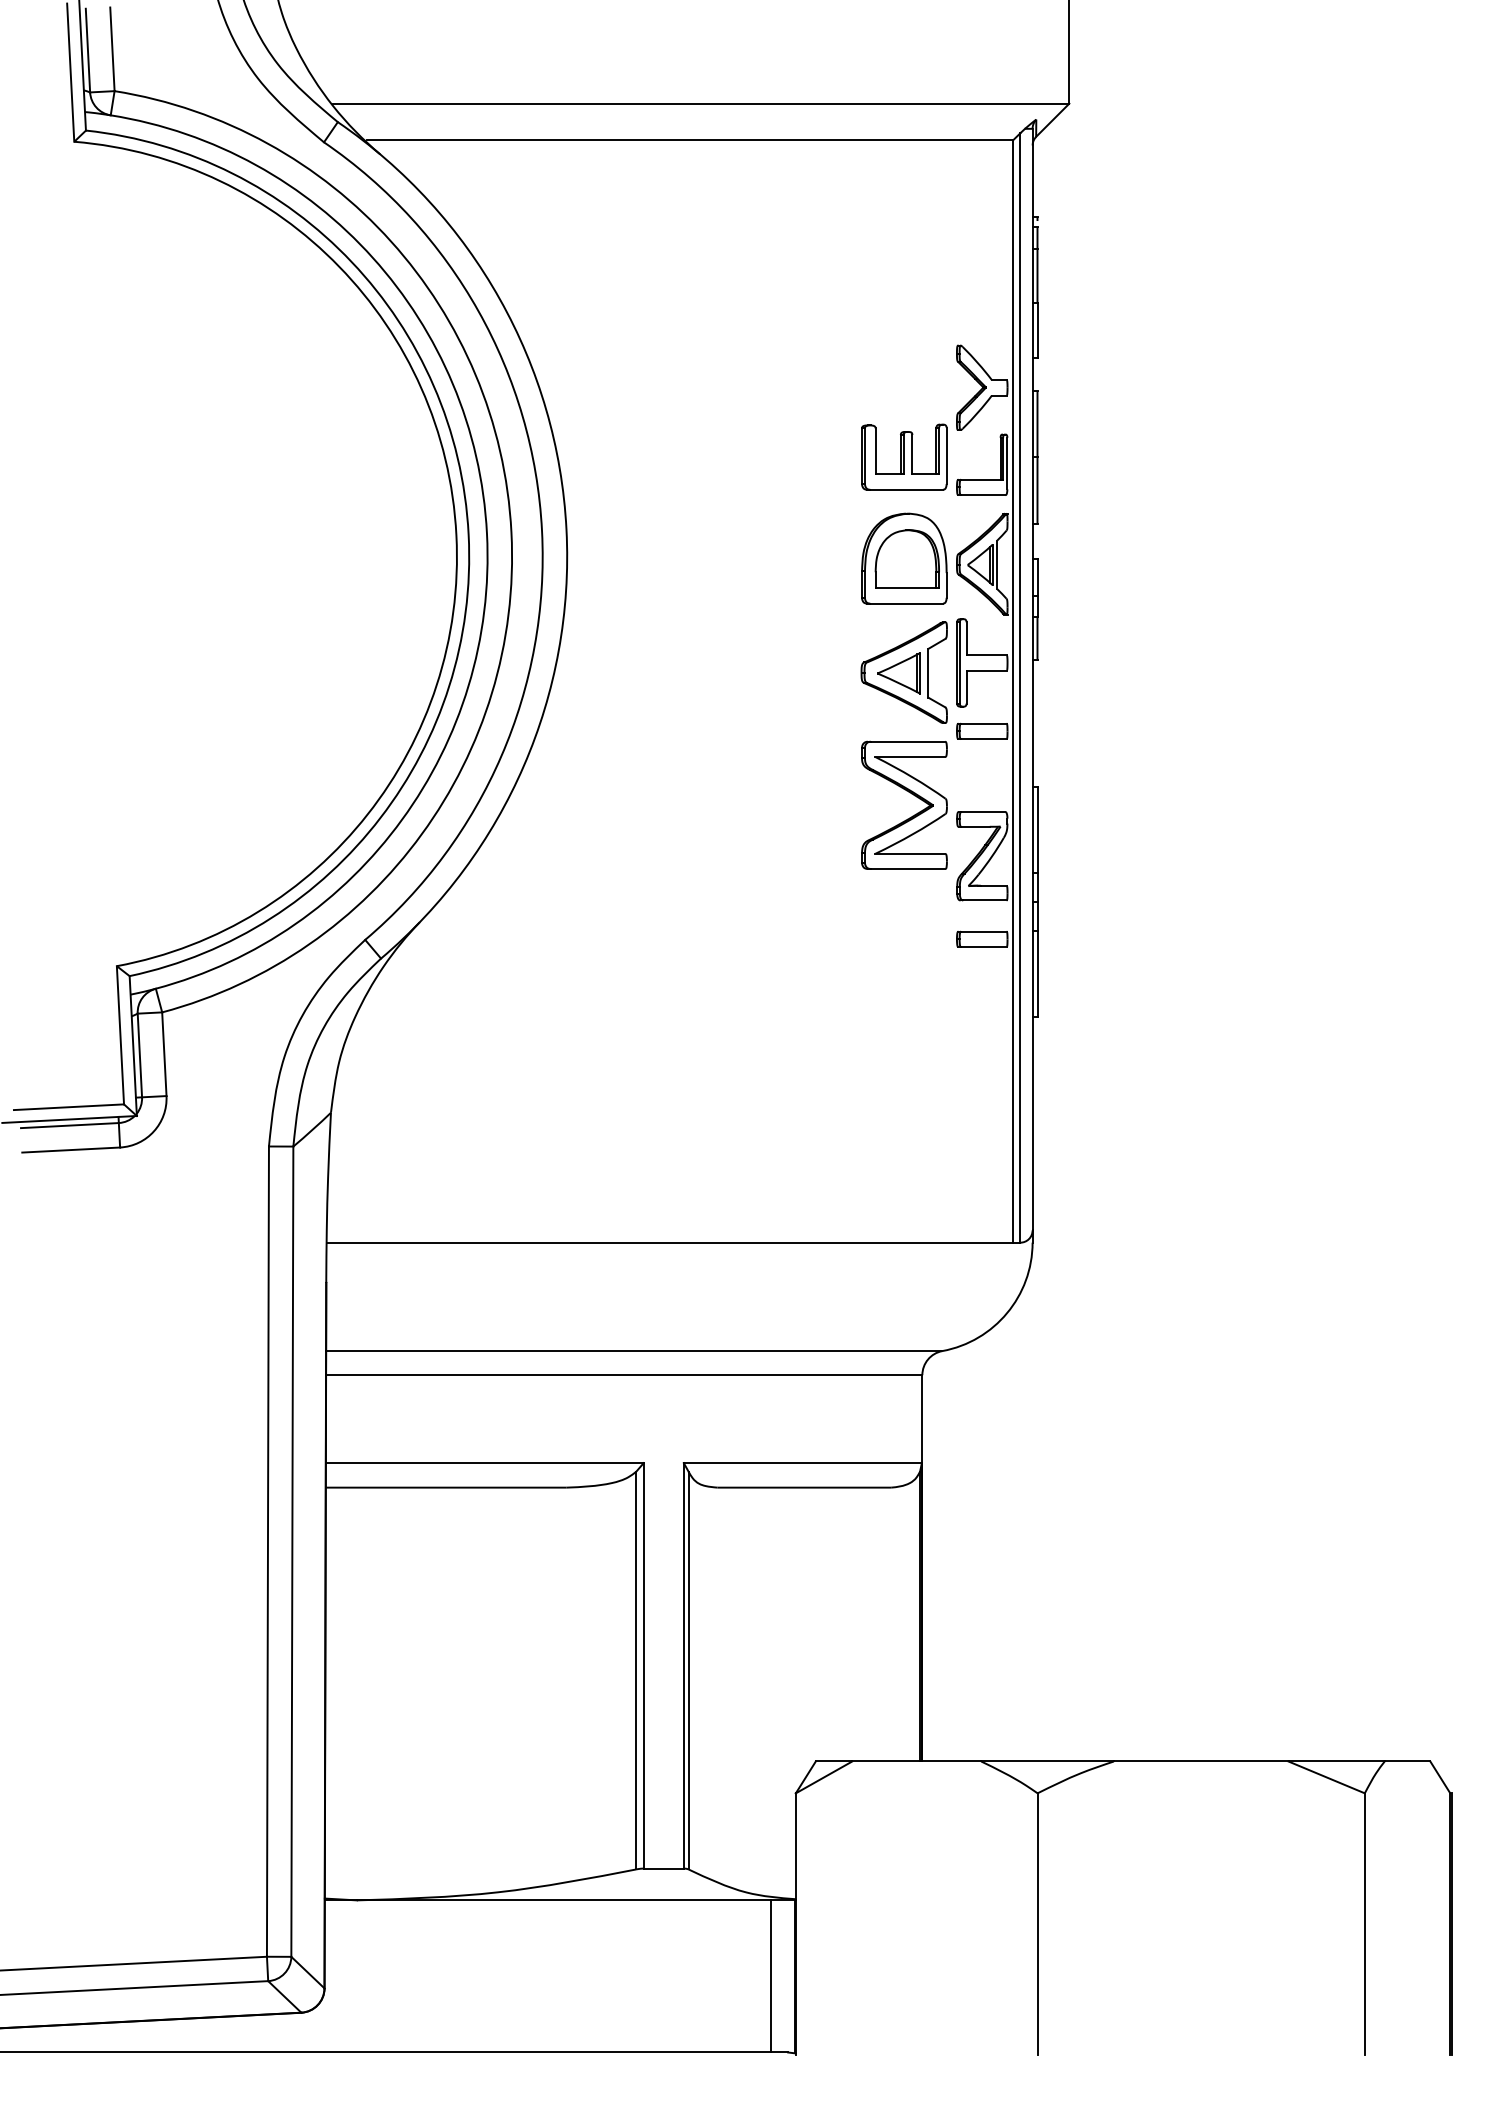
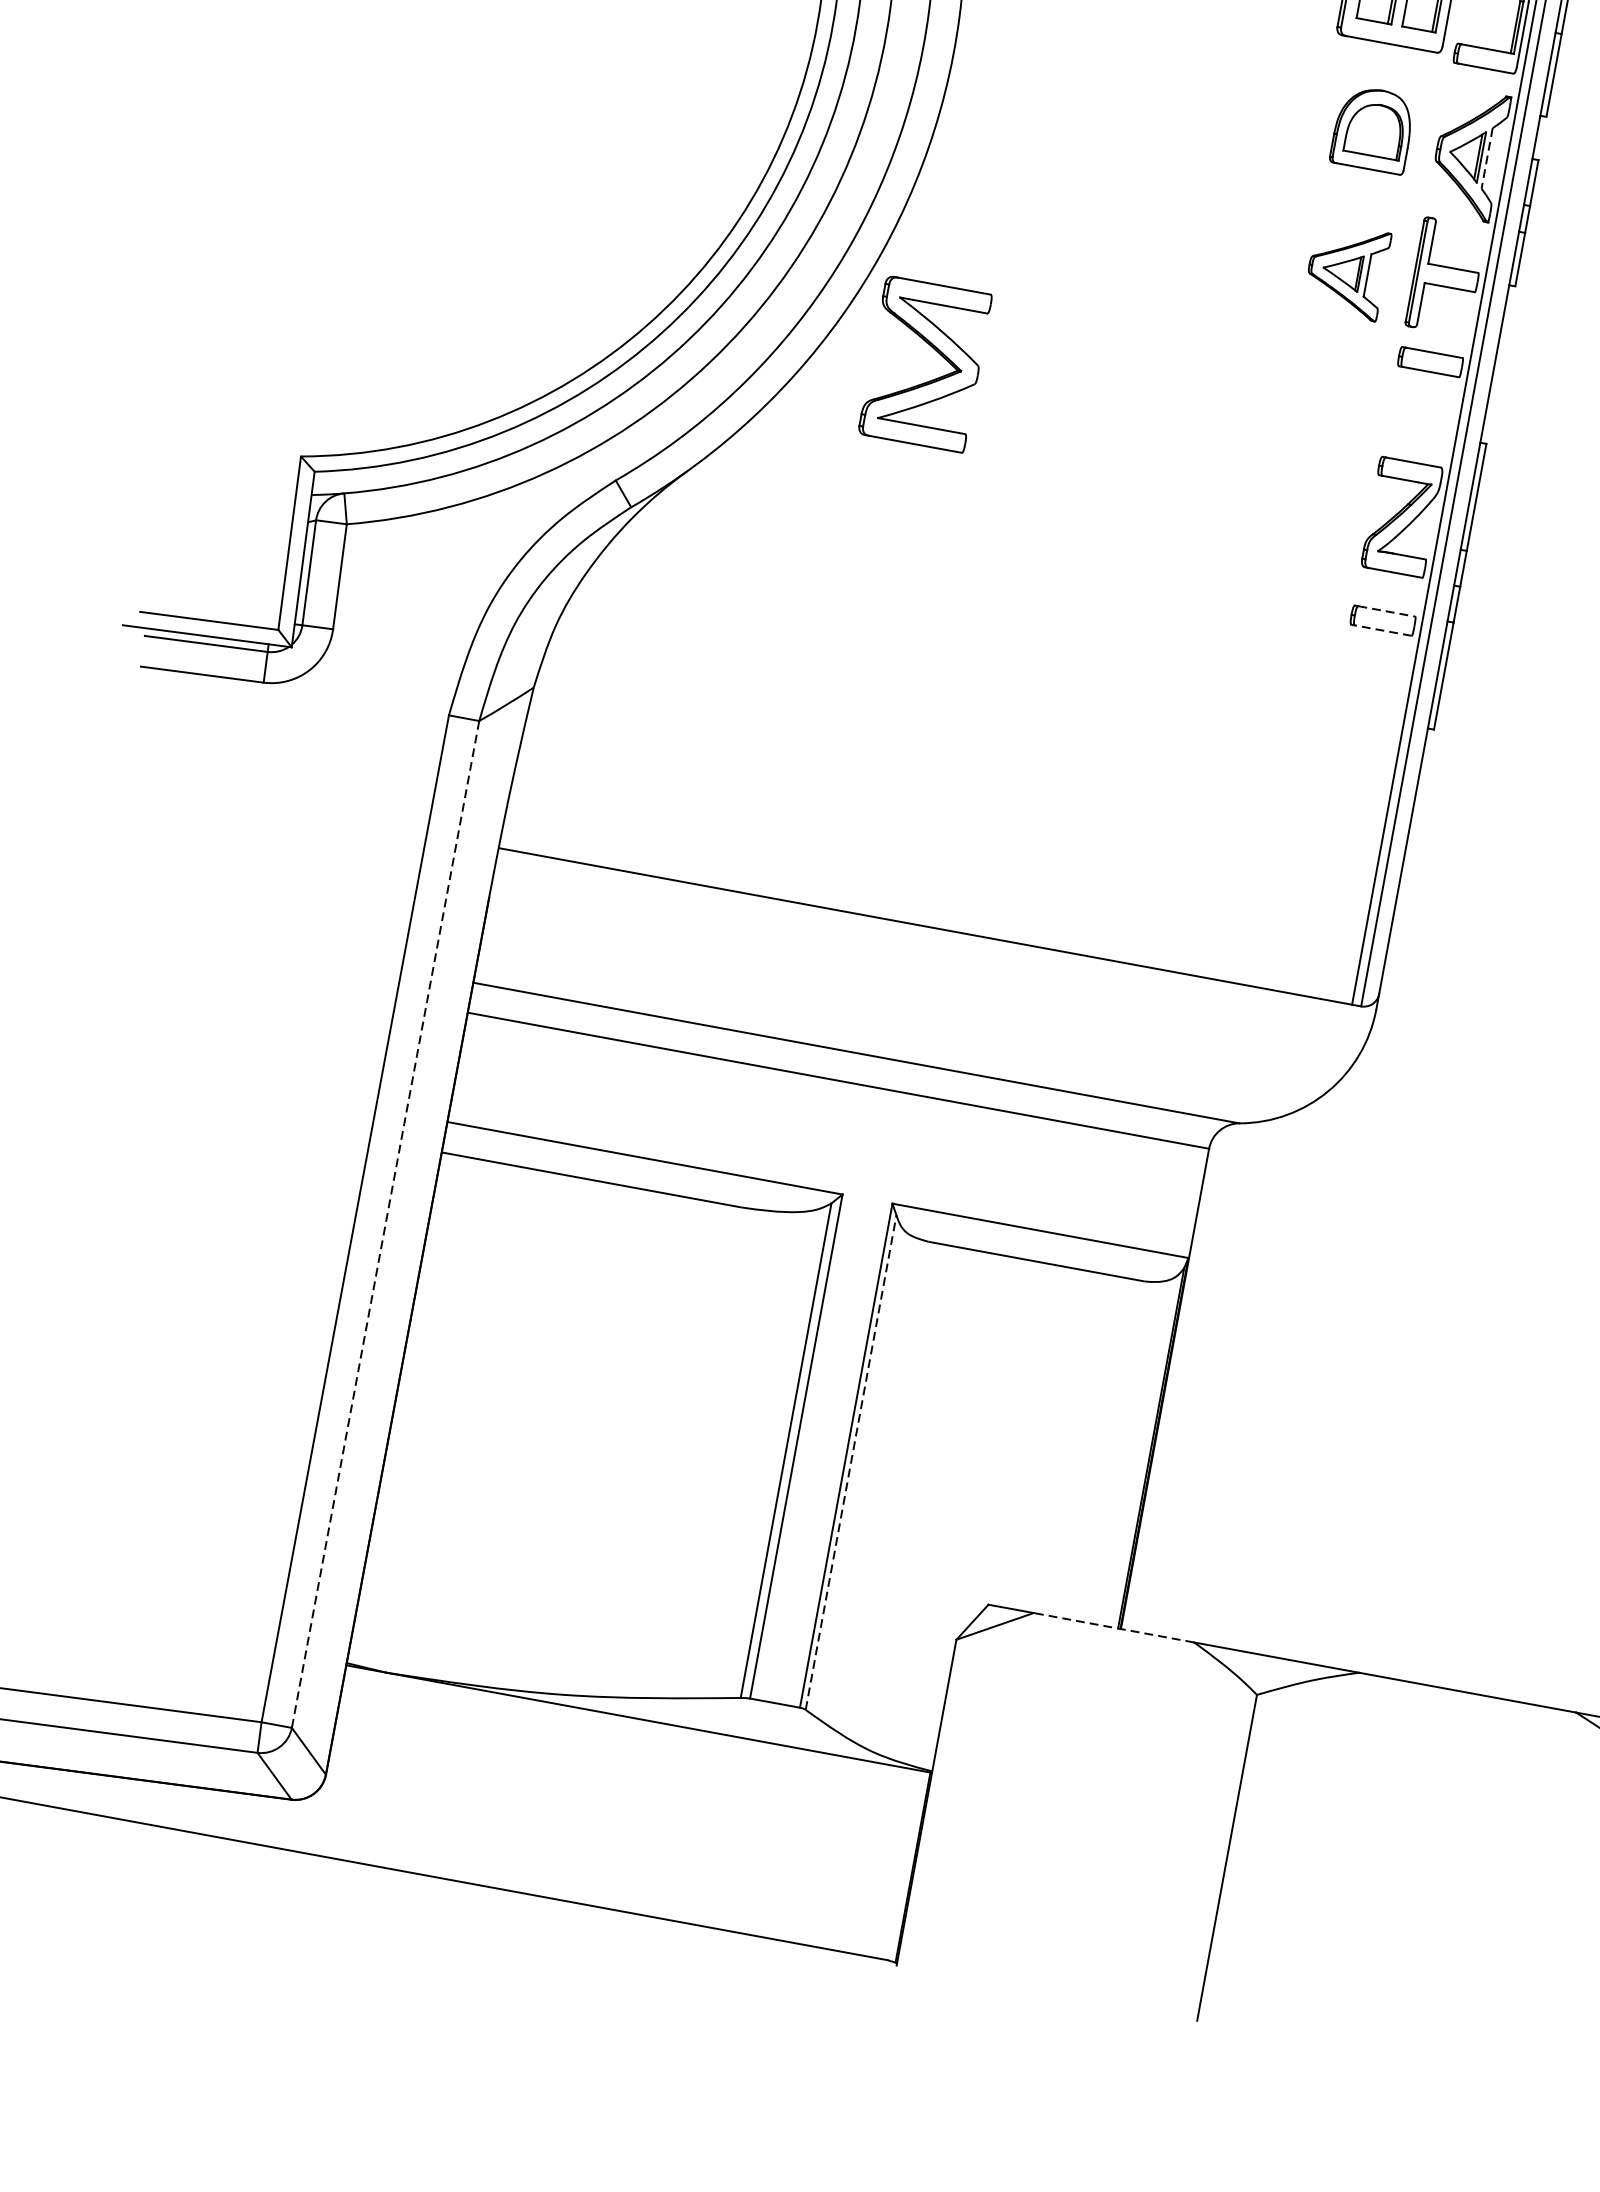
part: (904, 558) -> (1373, 129), size x0.7
line: (997, 565) -> (1487, 159), solid -> dashed
part: (903, 672) -> (1345, 270), size x0.7
part: (911, 794) -> (936, 352), moved
line: (983, 931) -> (1386, 611), solid -> dashed
line: (983, 947) -> (1382, 631), solid -> dashed
line: (292, 1552) -> (385, 1225), solid -> dashed
line: (688, 1670) -> (850, 1462), solid -> dashed
line: (916, 1761) -> (1113, 1627), solid -> dashed
line: (770, 1976) -> (883, 1861), removed

